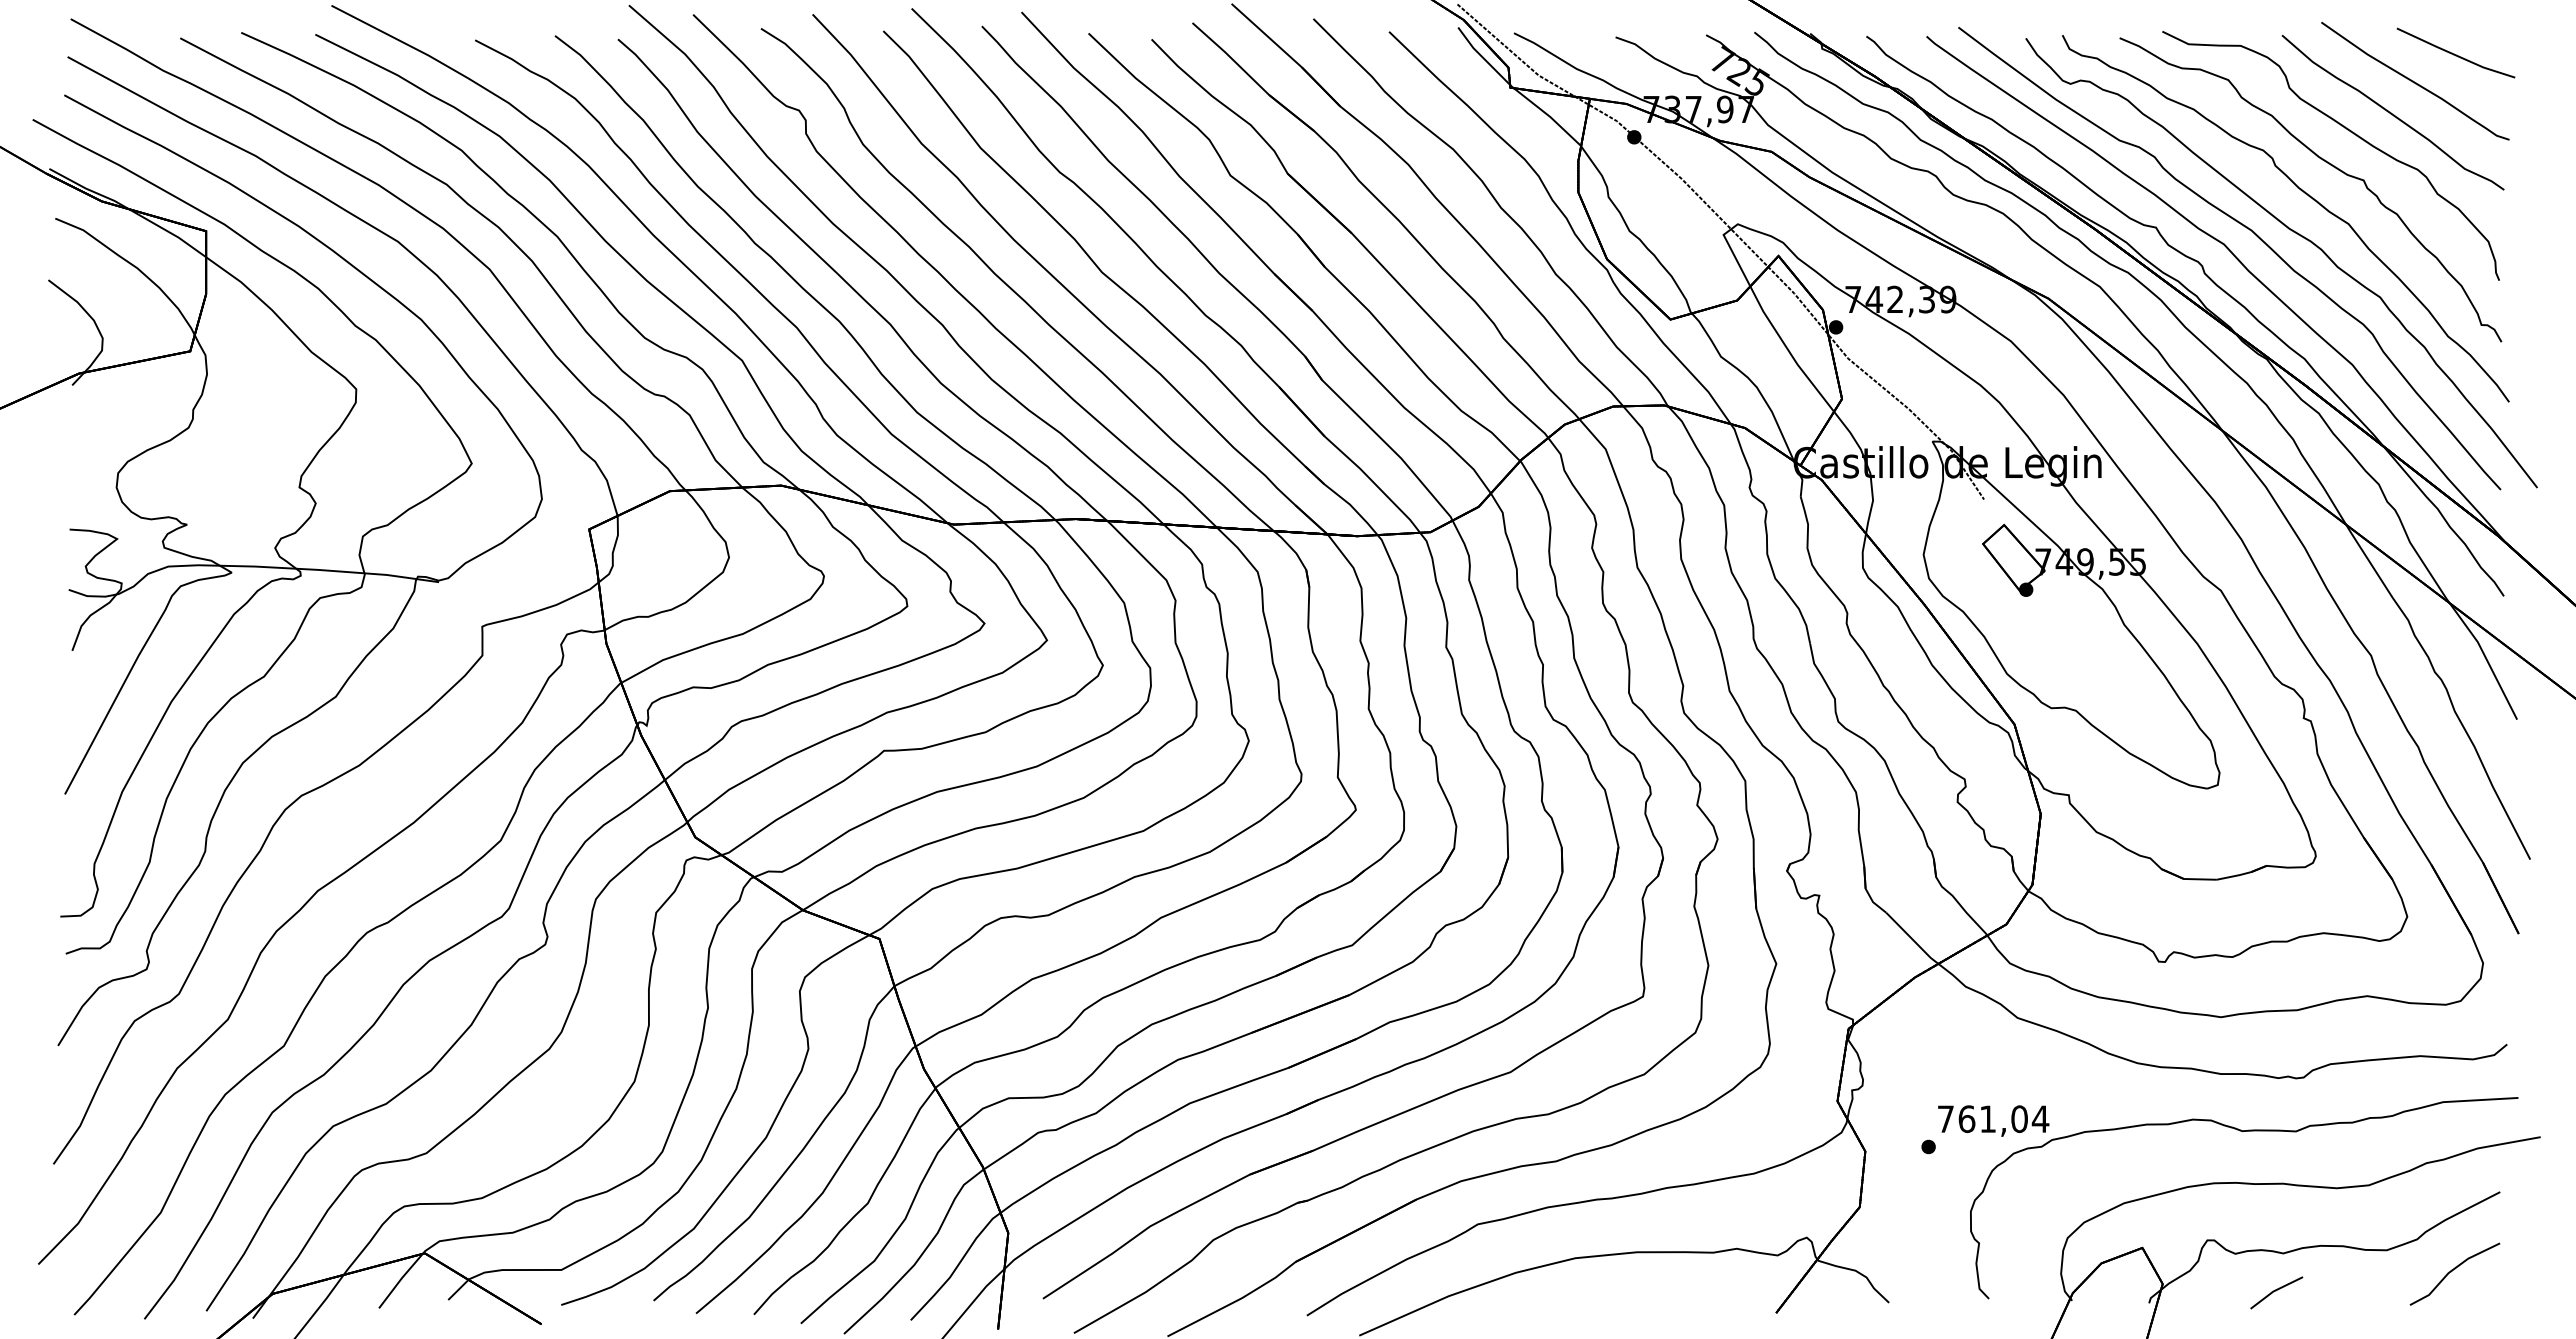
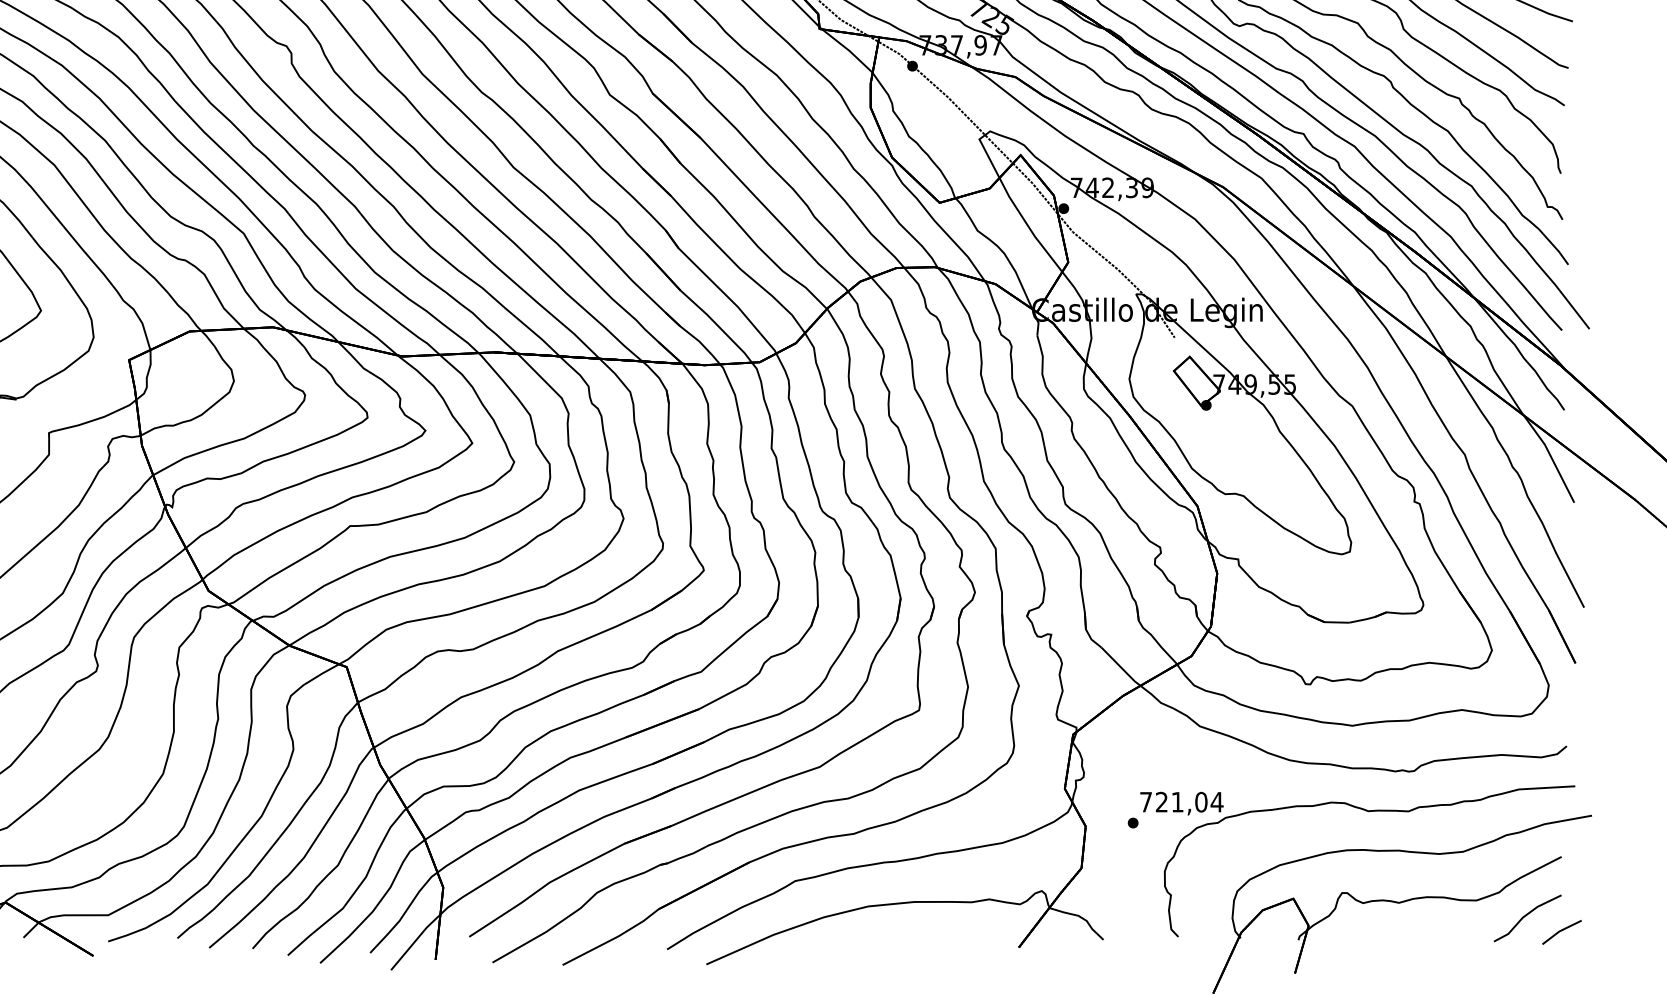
text: (1966, 1119) -> (1161, 802), 761,04 -> 721,04
line: (2276, 1291) -> (1561, 931), moved

